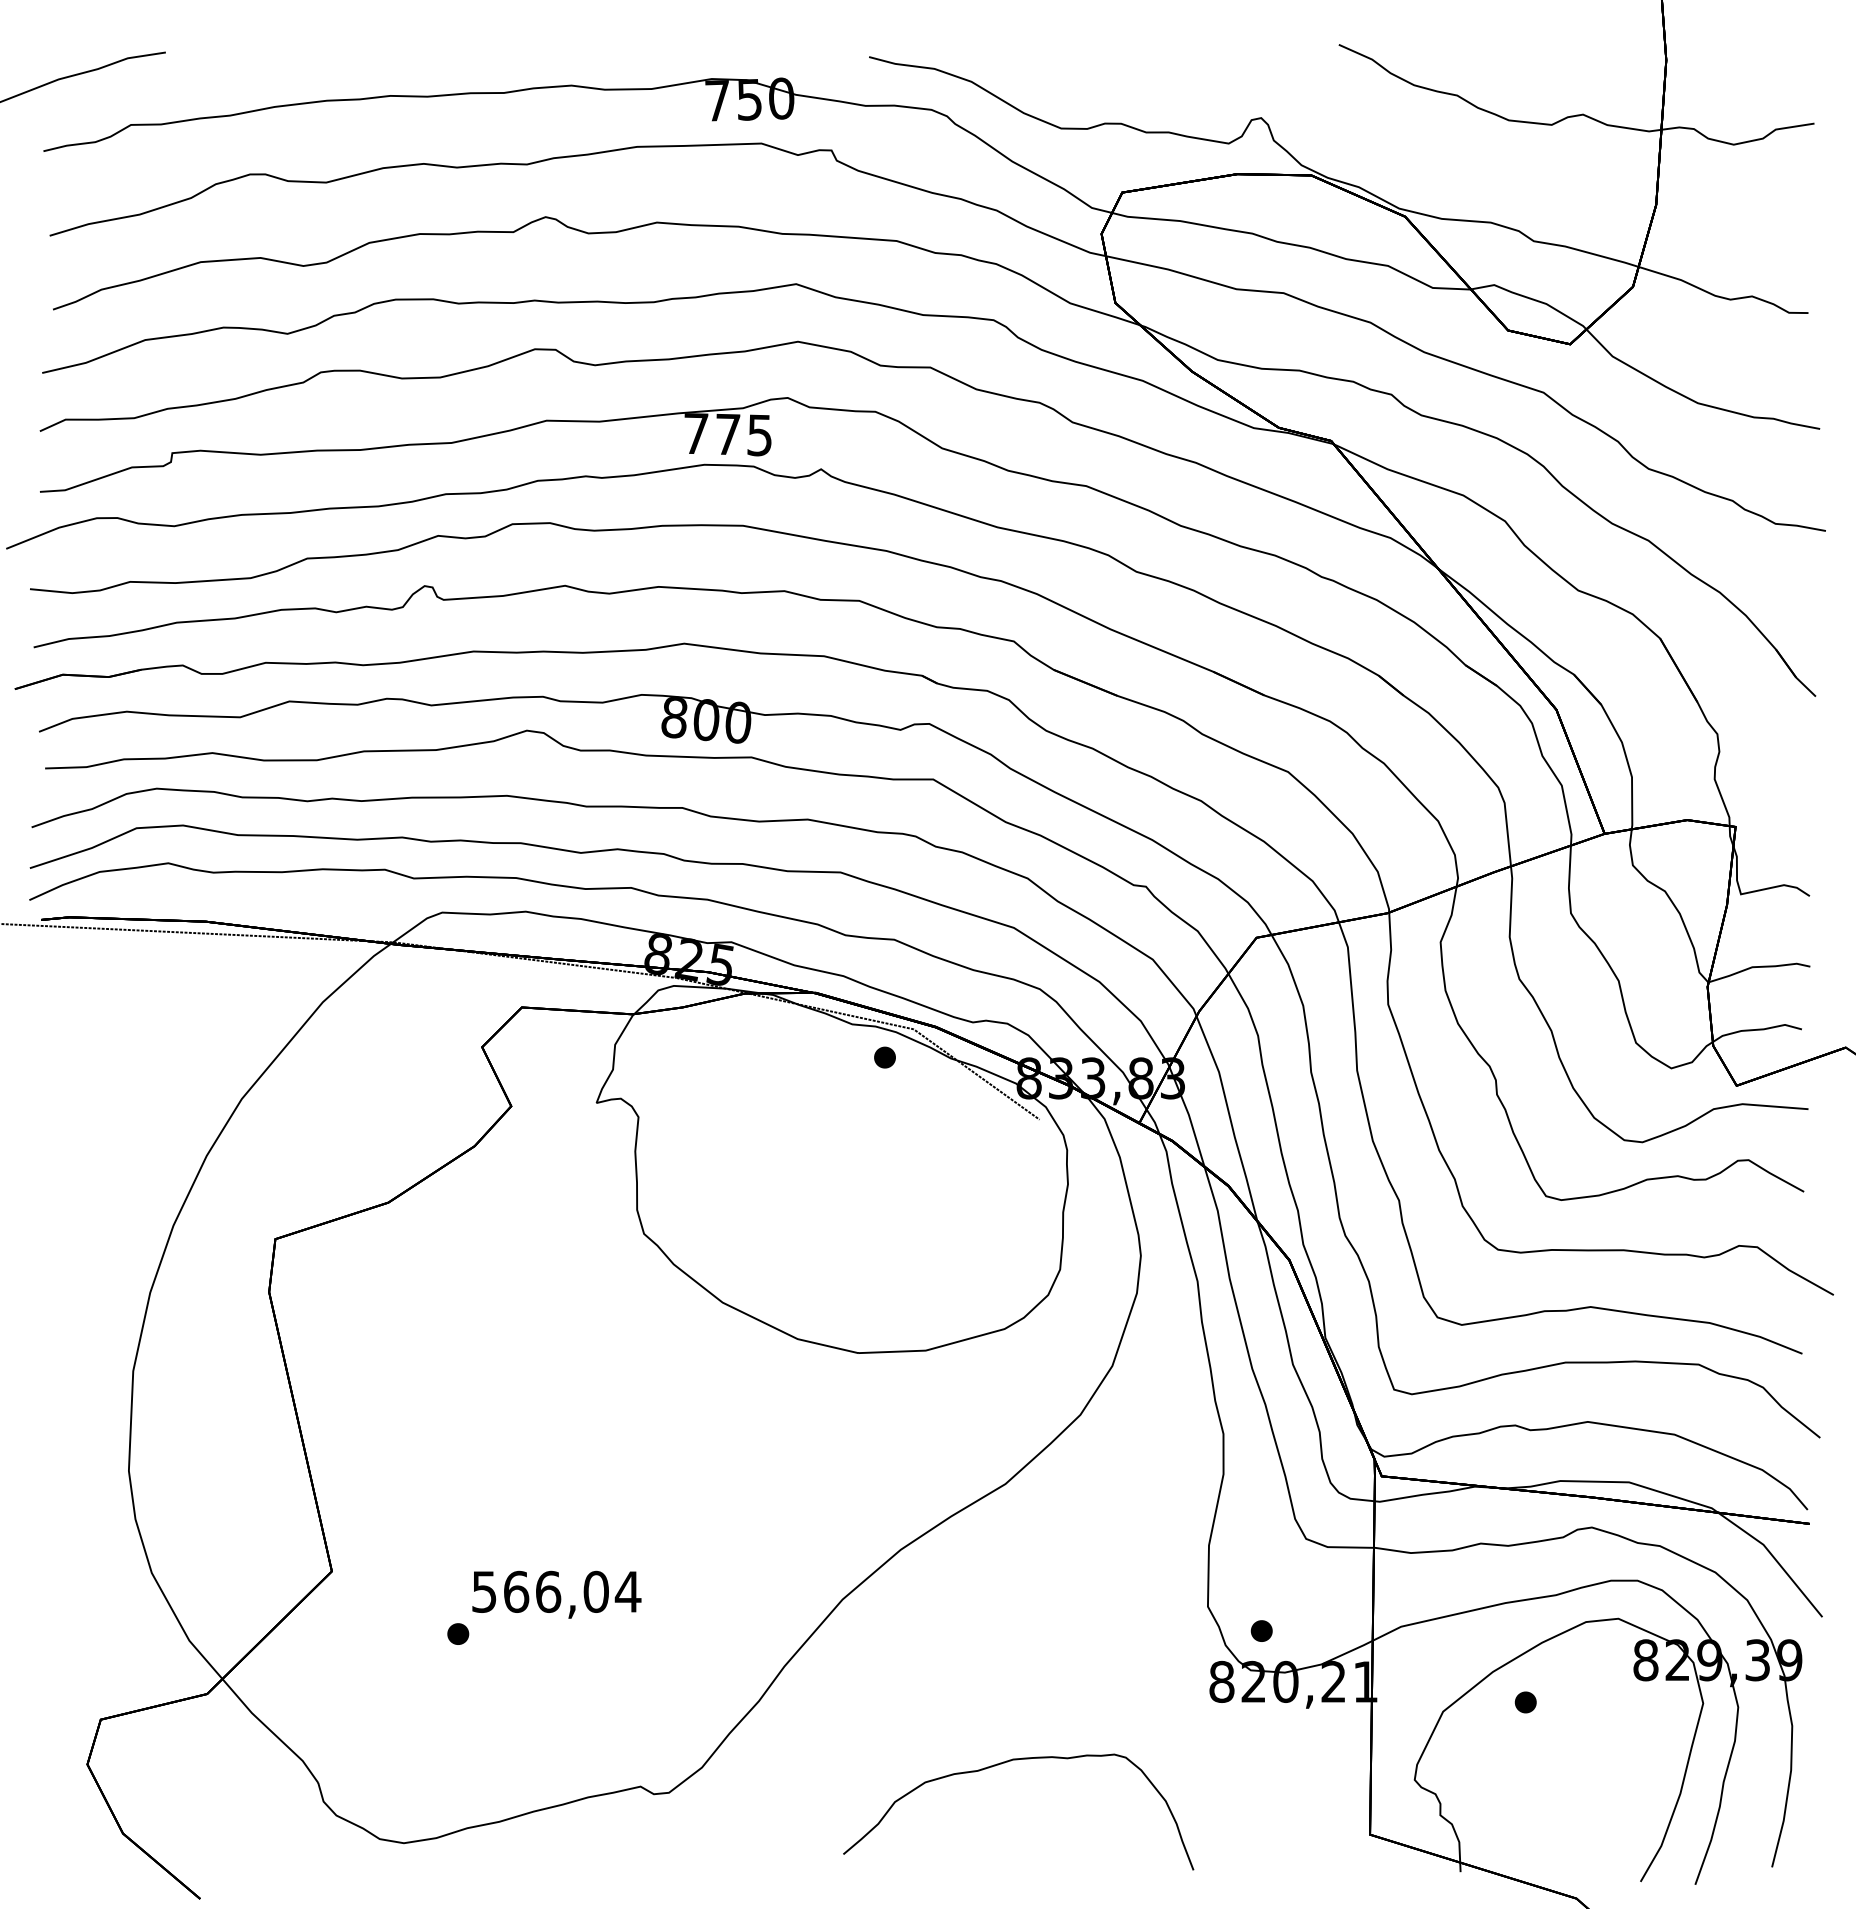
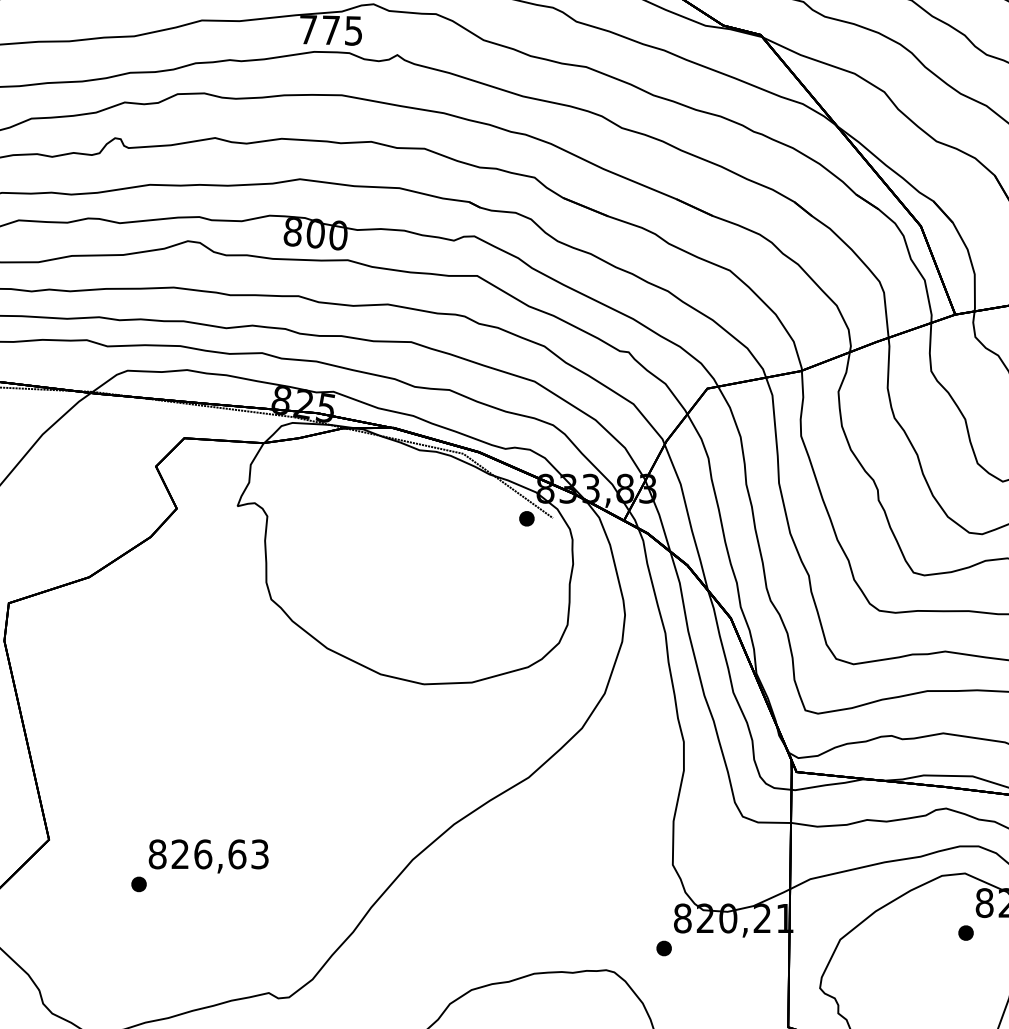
part: (884, 1057) -> (526, 518), moved
text: (556, 1591) -> (208, 854), 566,04 -> 826,63
part: (1261, 1630) -> (663, 948), moved
part: (1525, 1702) -> (965, 933), moved

